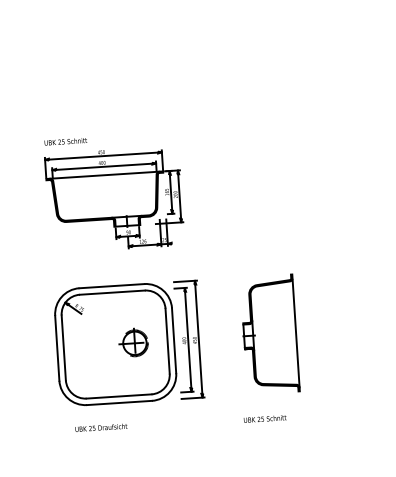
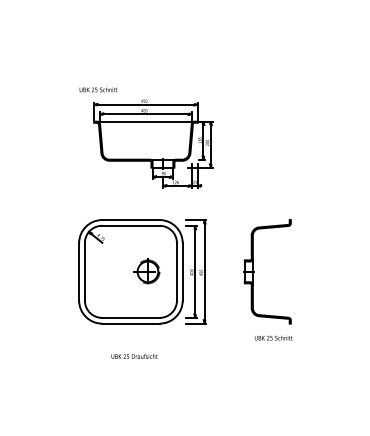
part: (114, 199) -> (153, 143), moved
line: (295, 333) -> (290, 272), removed
text: (264, 418) -> (273, 337), moved
text: (101, 427) -> (134, 356), moved

